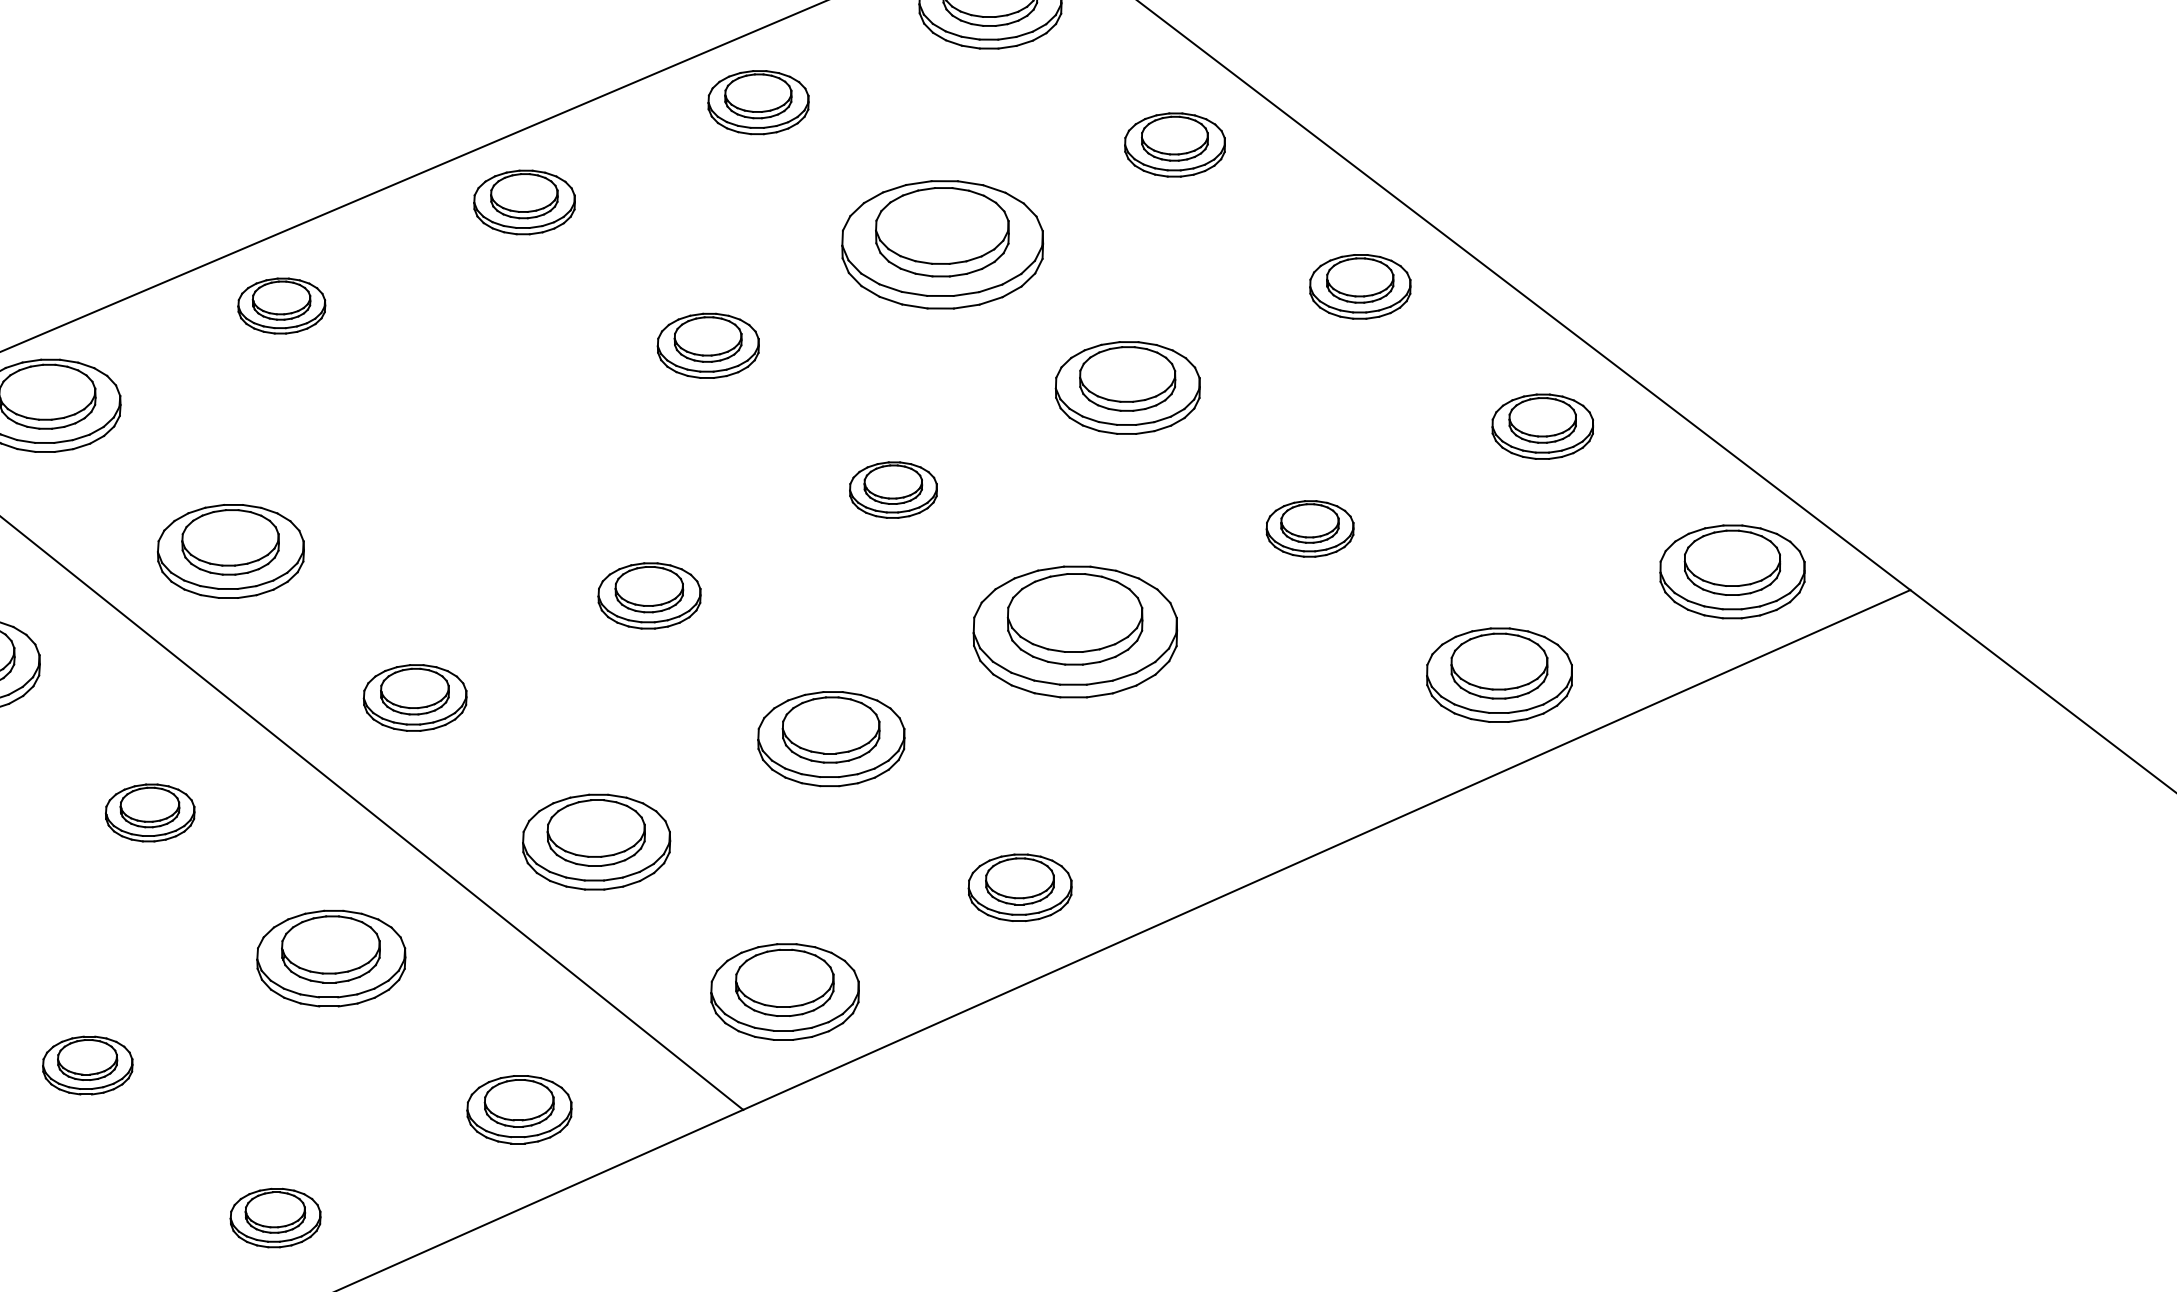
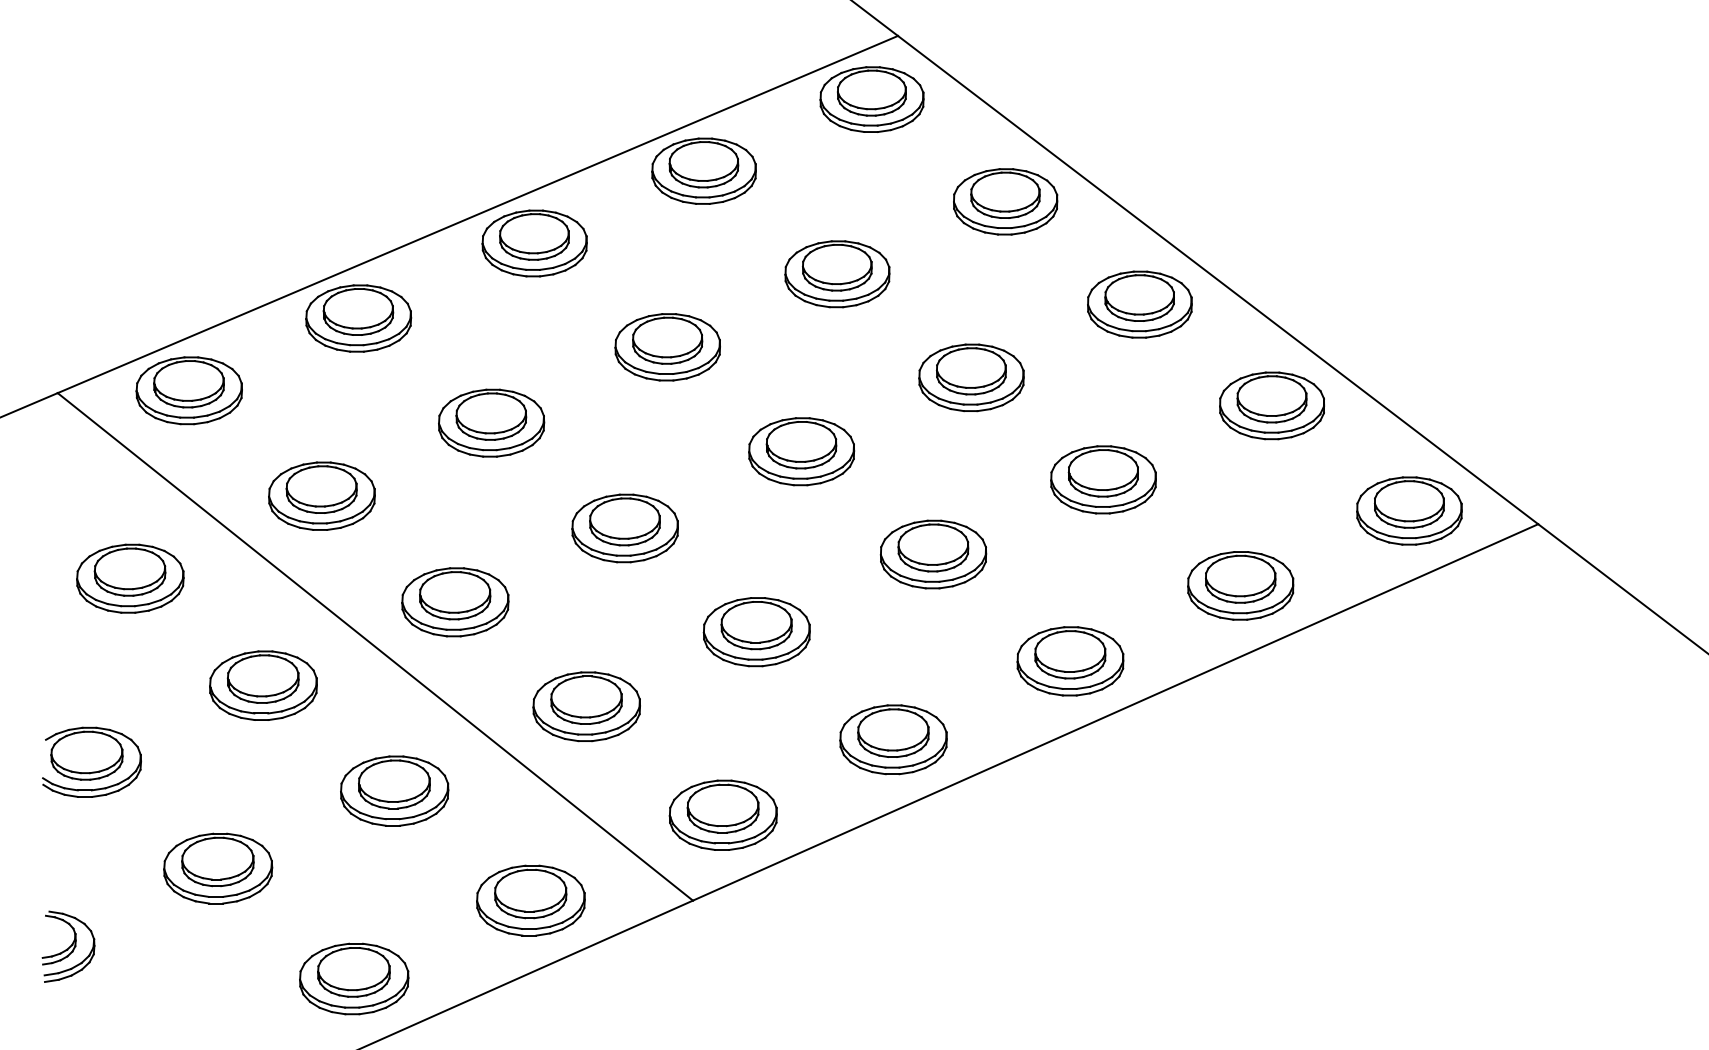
part: (757, 101) -> (703, 170), size x1.43
part: (1174, 144) -> (1005, 201), size x1.43
part: (524, 202) -> (534, 243), size x1.43
part: (942, 245) -> (837, 274), size x0.71
part: (1359, 286) -> (1139, 304), size x1.43
part: (281, 306) -> (358, 318), size x1.67
part: (708, 346) -> (667, 347), size x1.43
part: (1542, 426) -> (1271, 405), size x1.43
part: (465, 449) -> (491, 422), added
part: (893, 489) -> (801, 451), size x1.67
part: (1310, 528) -> (1103, 479), size x1.67
part: (648, 596) -> (624, 528), size x1.43
part: (1075, 631) -> (933, 554), size x0.71
part: (415, 698) -> (455, 602), size x1.43
part: (1264, 779) -> (1070, 661), added
part: (150, 812) -> (263, 685), size x1.67
part: (1020, 887) -> (893, 739), size x1.43
part: (88, 1065) -> (218, 868), size x1.67
part: (518, 1109) -> (530, 900), size x1.43
part: (275, 1217) -> (354, 978), size x1.67

